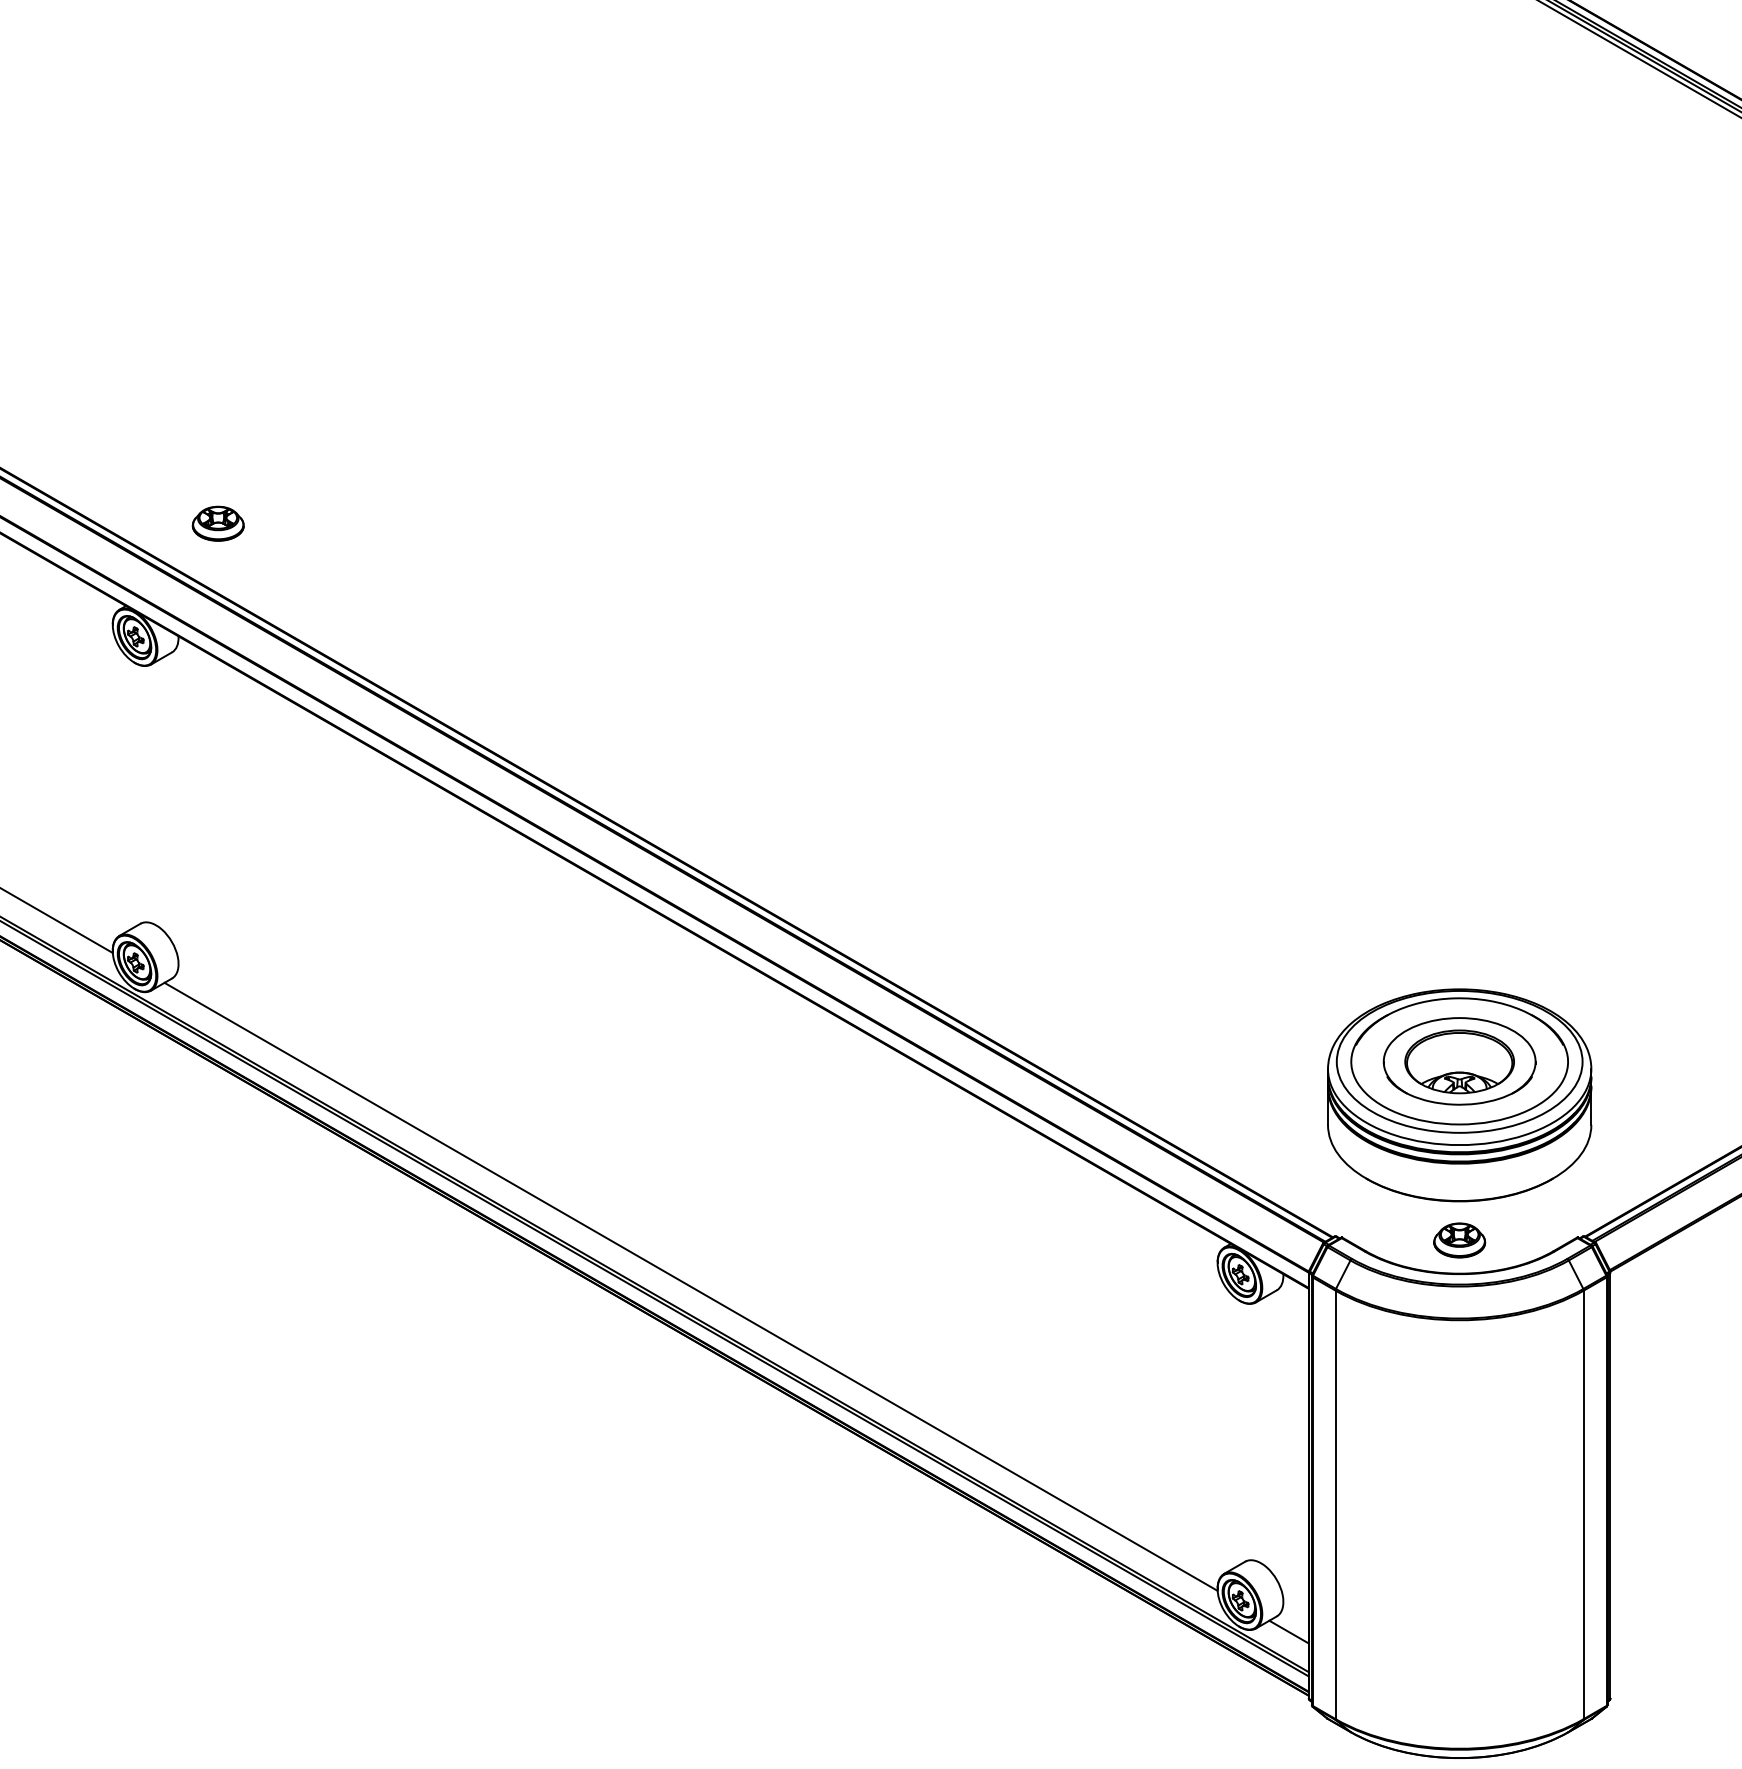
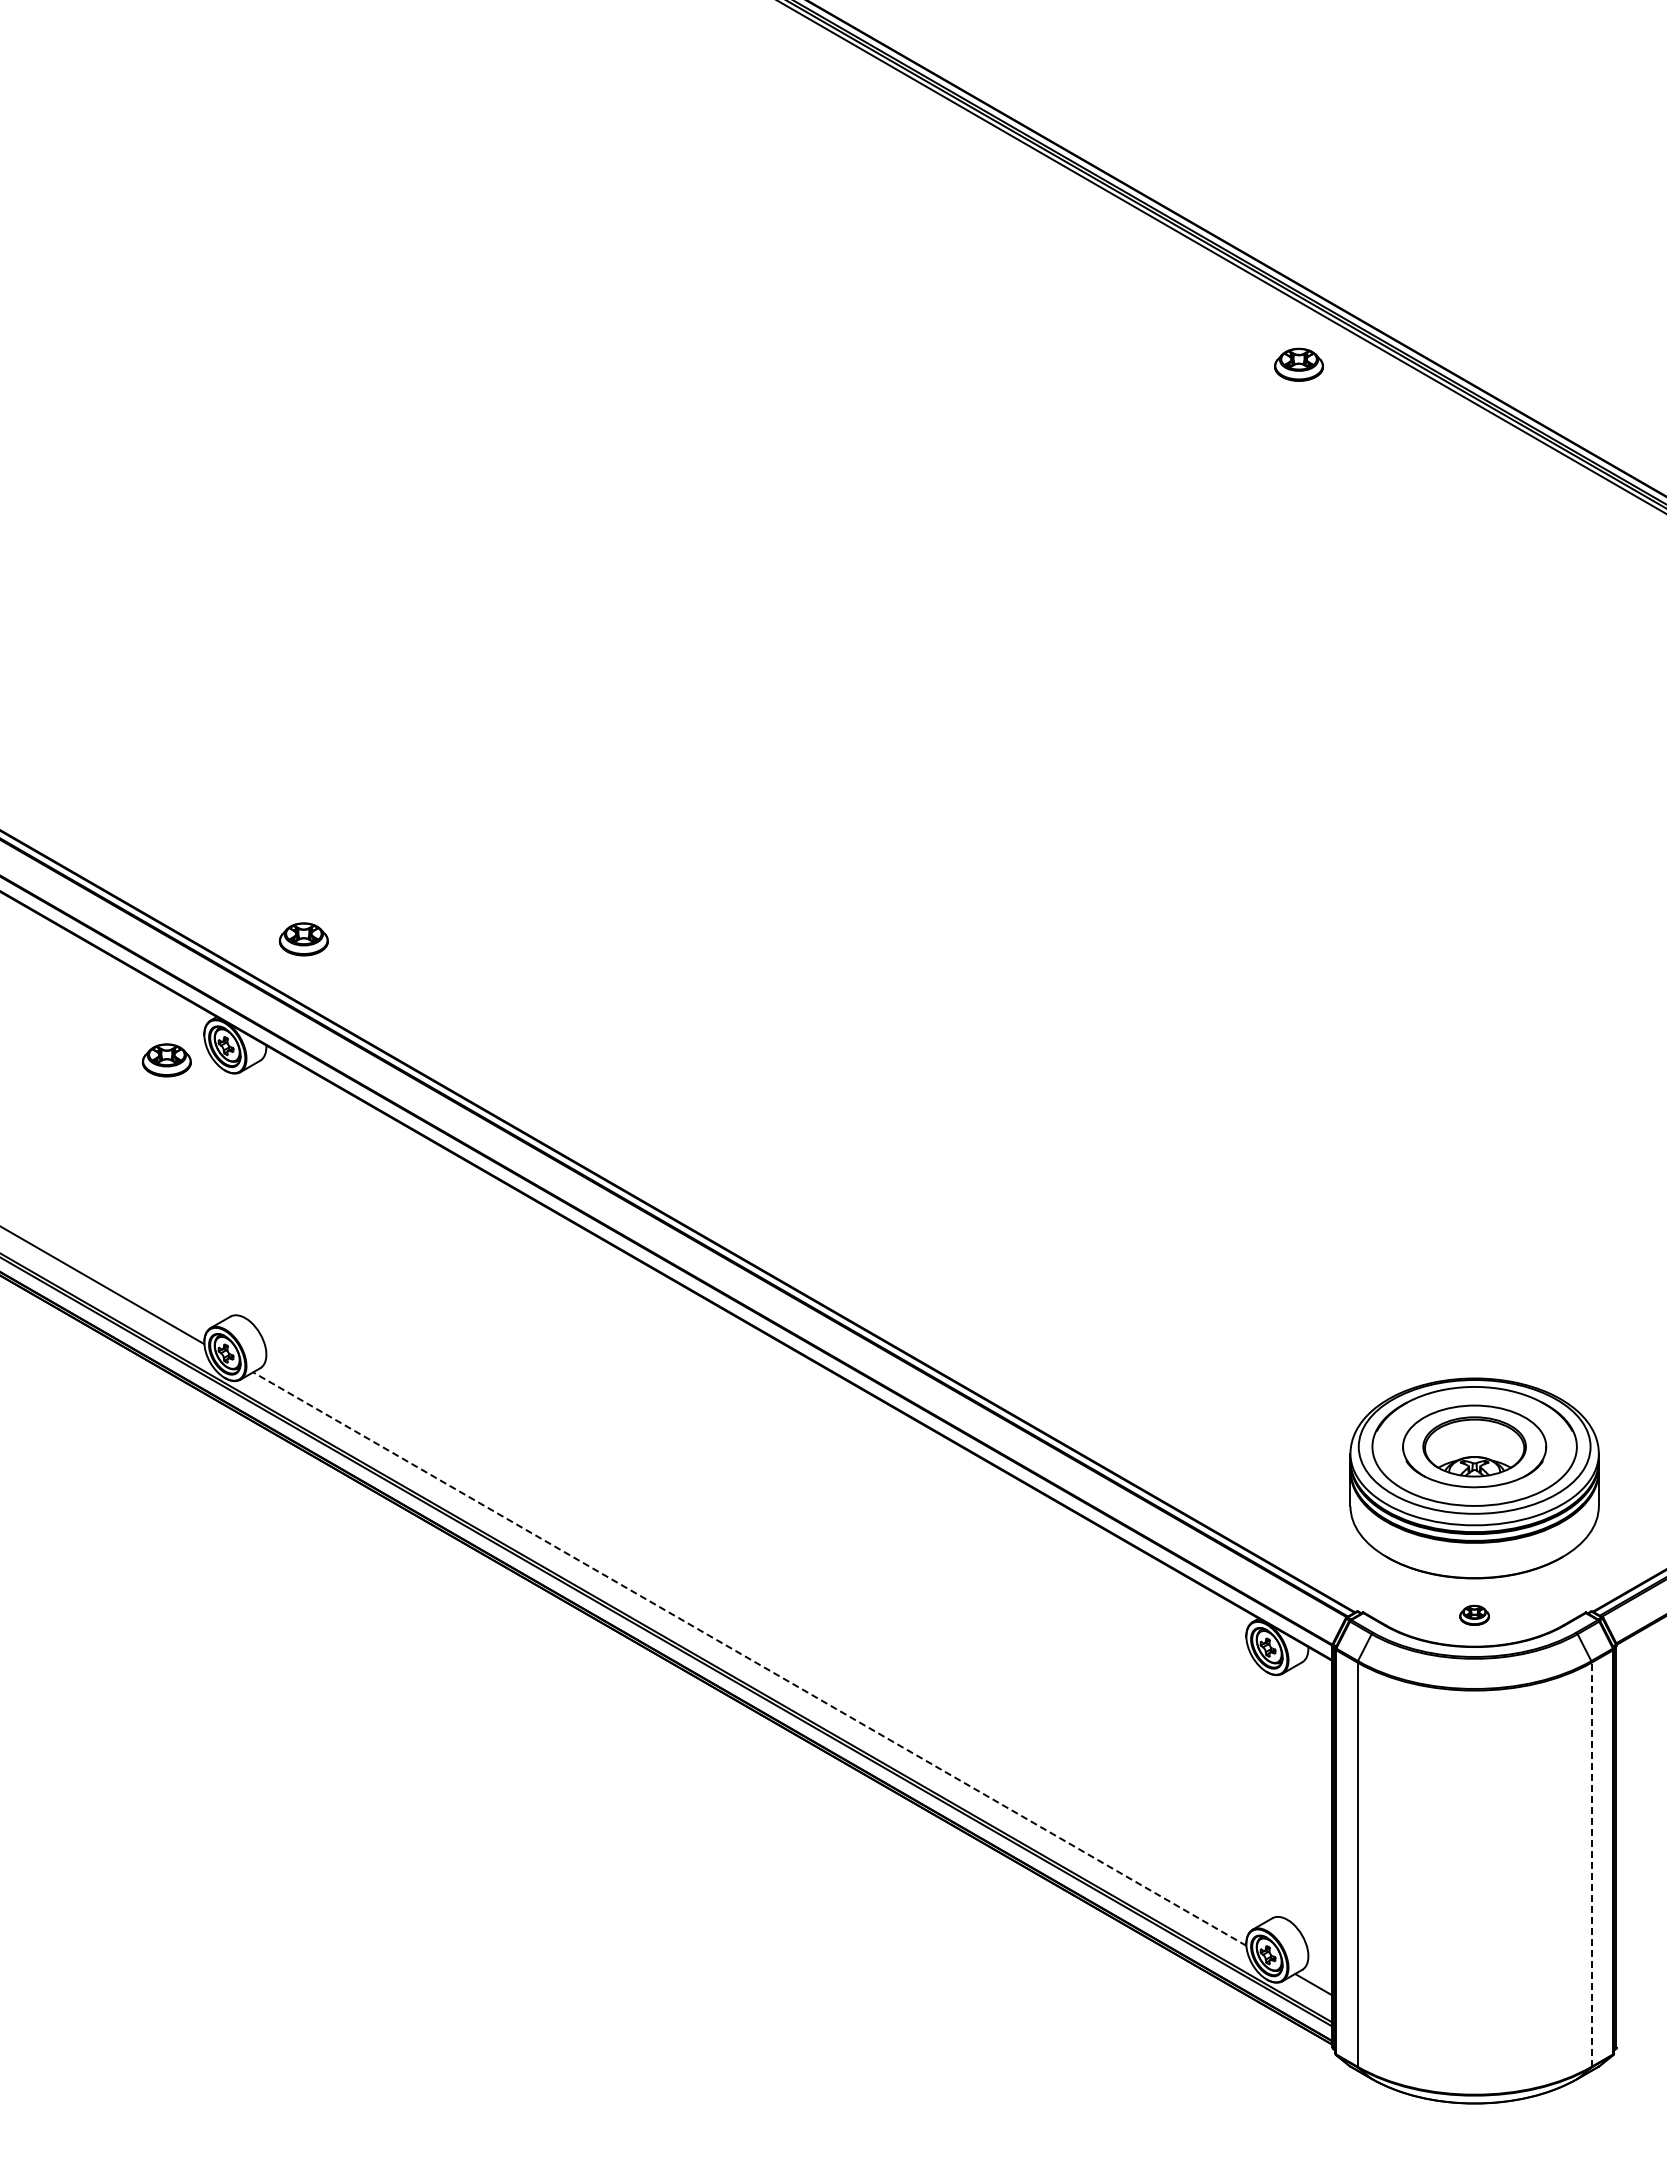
part: (72, 652) -> (166, 1060), added
part: (1459, 1240) -> (1474, 1615), size x0.6
line: (690, 1286) -> (749, 1658), solid -> dashed
line: (1583, 1504) -> (1591, 1864), solid -> dashed

